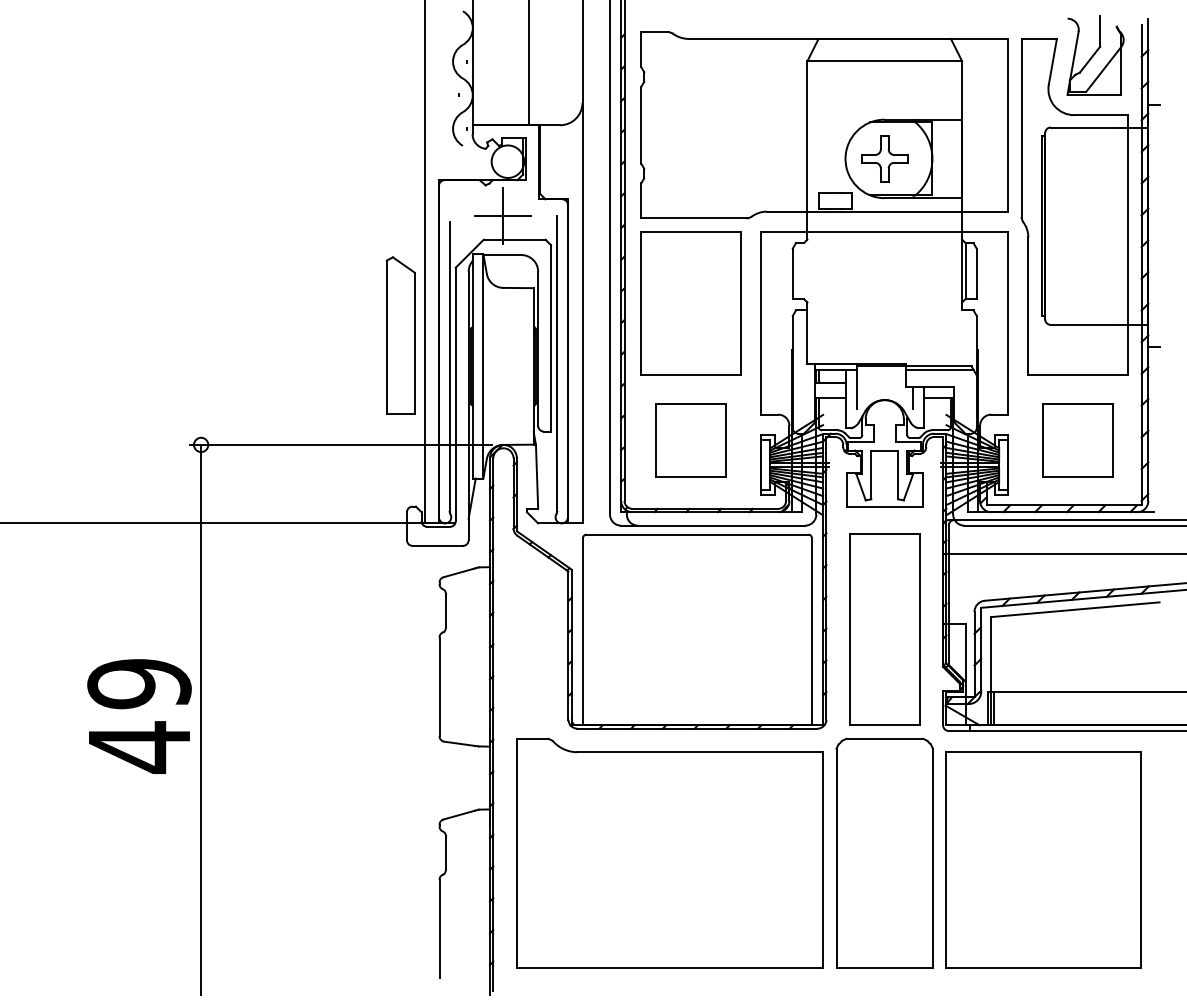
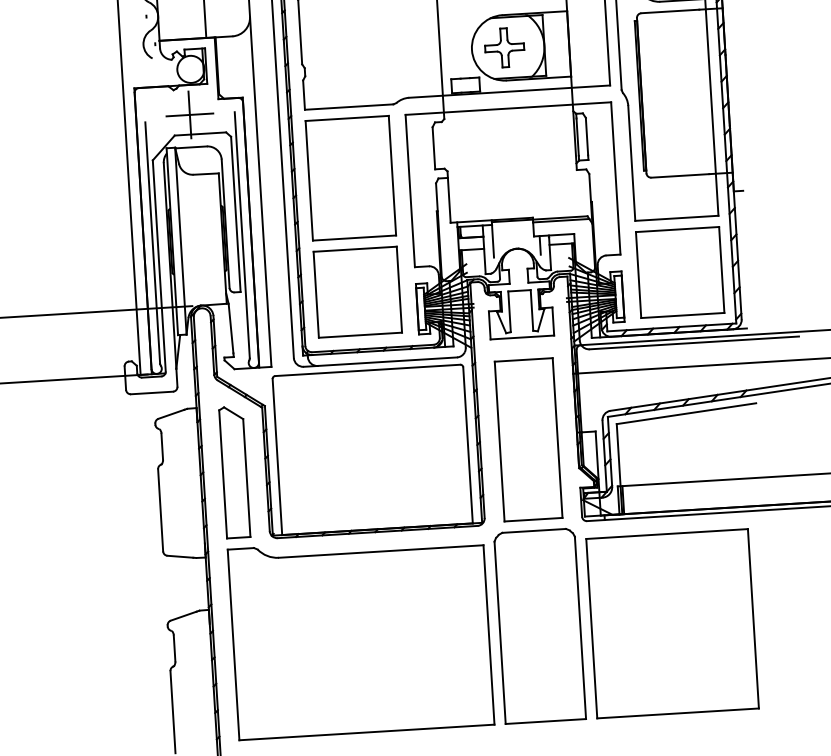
part: (400, 335) -> (234, 472), moved
part: (690, 440) -> (357, 292), size x1.43
part: (1077, 440) -> (679, 272), size x1.43

